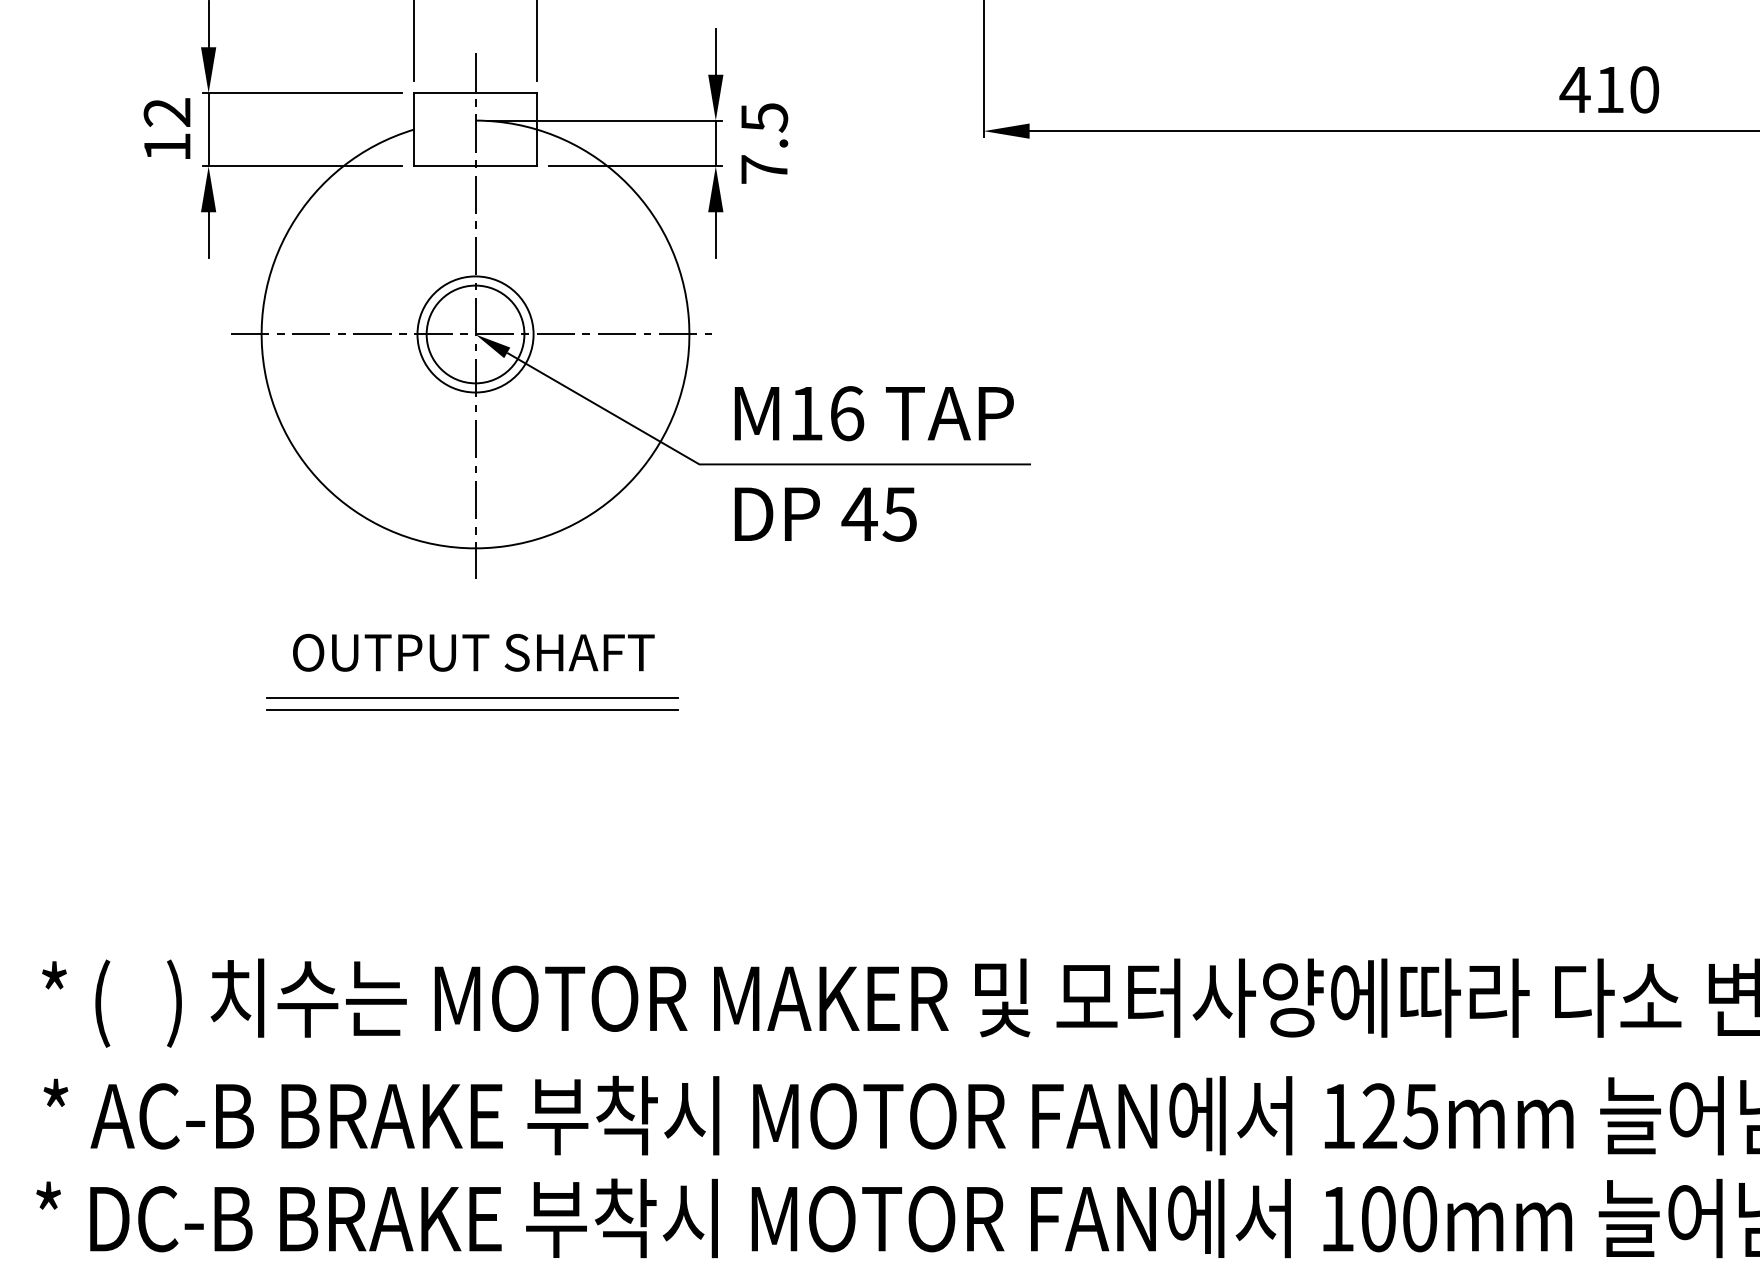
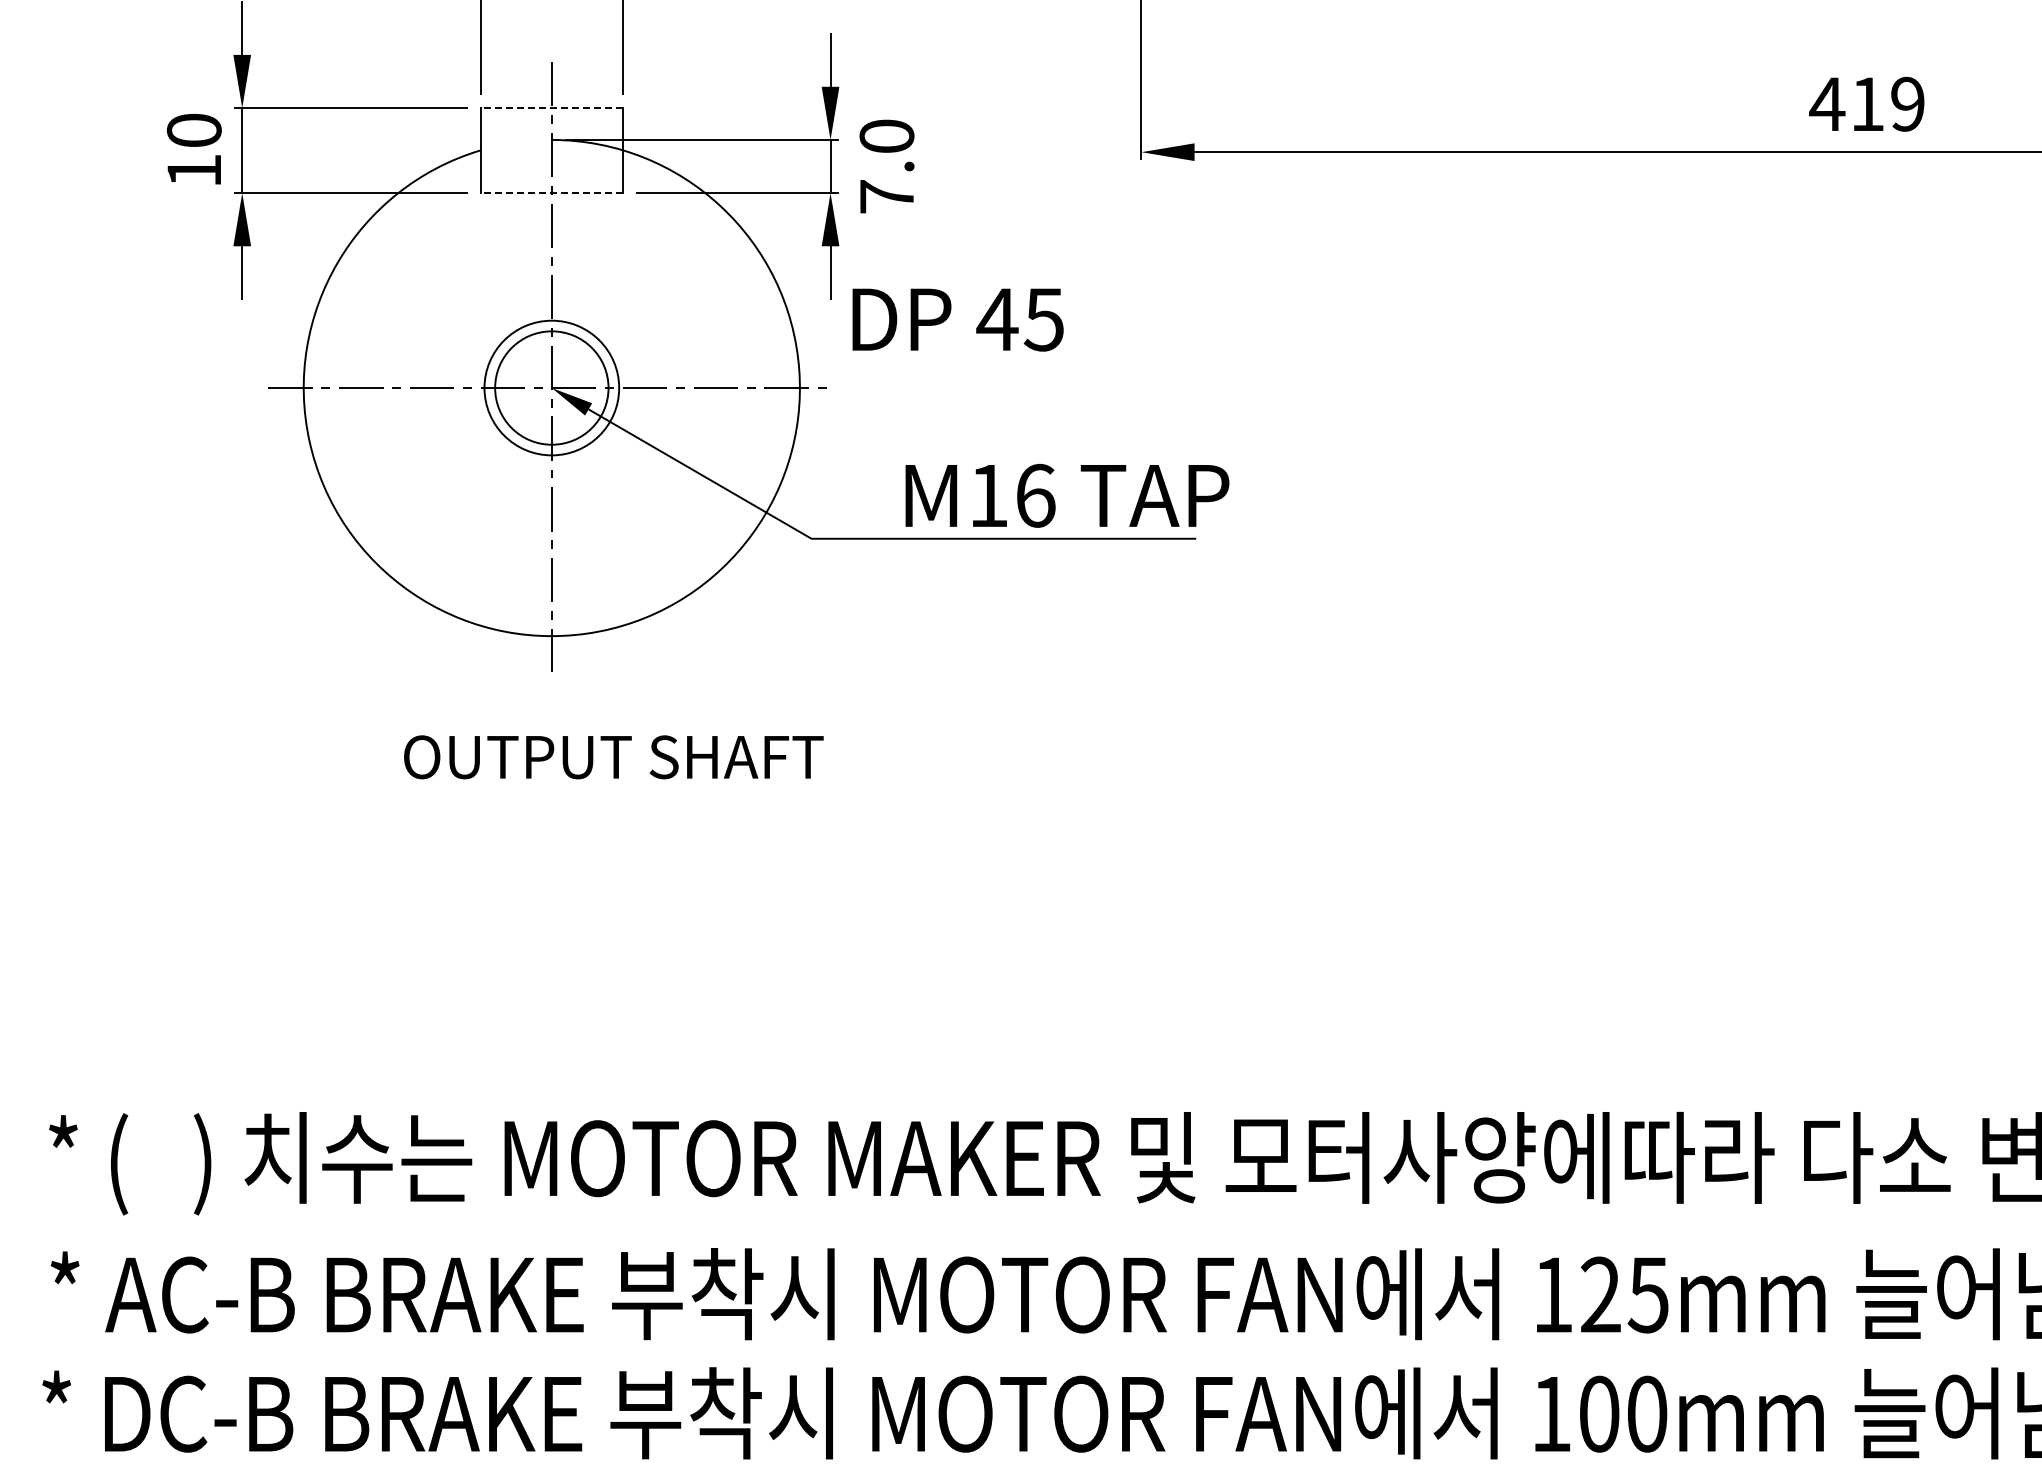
text: (1644, 89) -> (1907, 103), 410 -> 419
line: (475, 93) -> (551, 108), solid -> dashed
text: (167, 112) -> (194, 130), 12 -> 10
text: (764, 117) -> (886, 136), 7.5 -> 7.0
line: (475, 166) -> (551, 193), solid -> dashed
text: (874, 413) -> (1067, 495), moved
text: (825, 514) -> (957, 319), moved
text: (473, 652) -> (613, 757), moved
line: (471, 697) -> (547, 809), removed
line: (471, 709) -> (547, 823), removed

